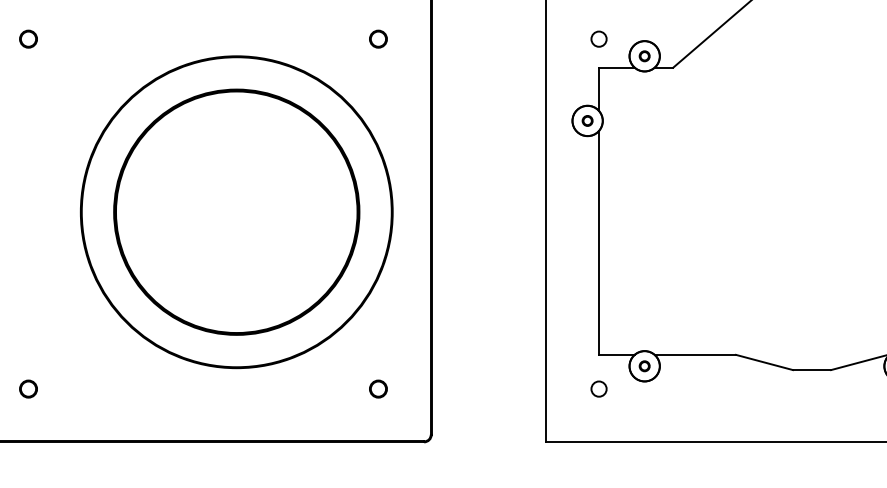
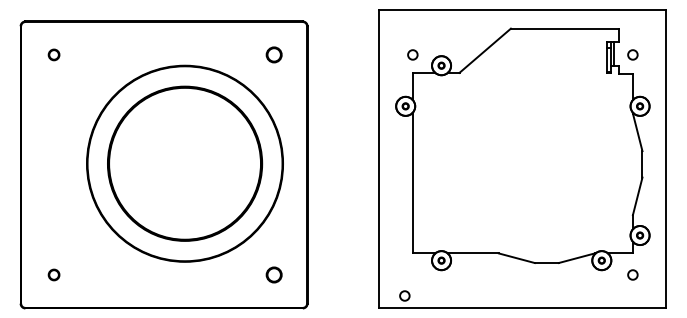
part: (377, 38) -> (273, 54), size x1.4
part: (377, 388) -> (273, 274), size x1.4
circle: (598, 388) -> (404, 295), moved

